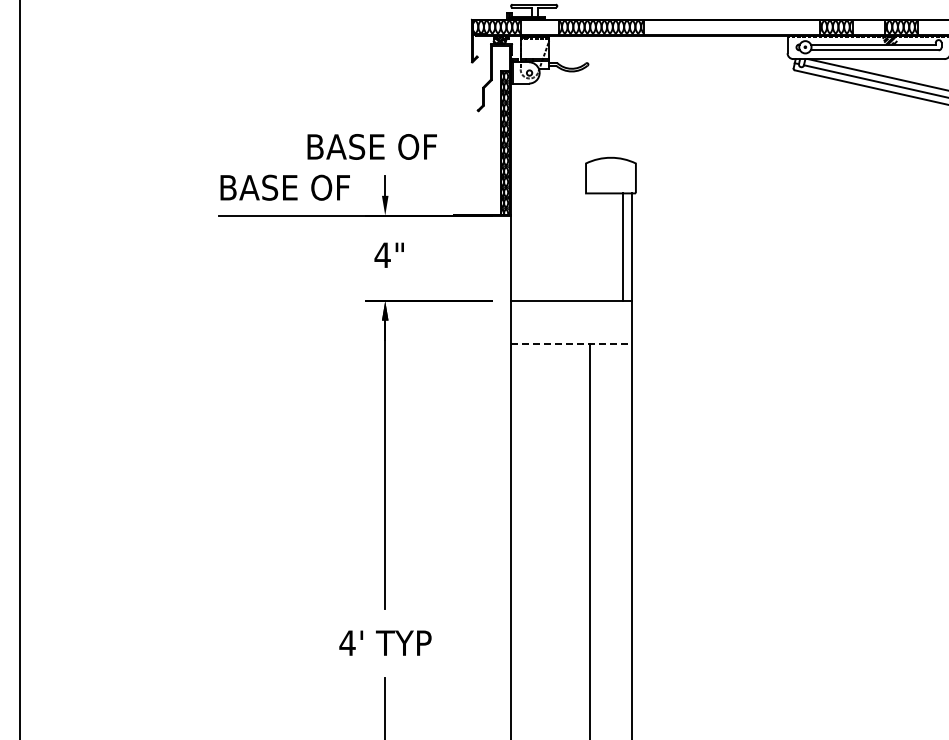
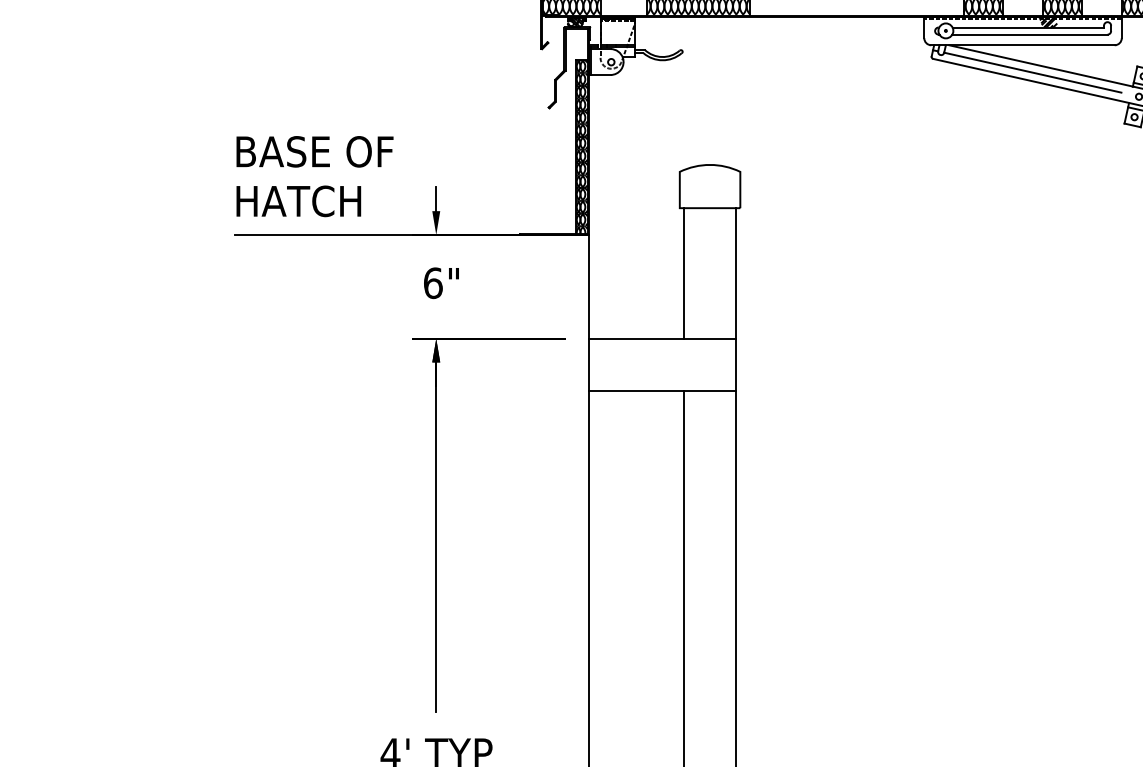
text: (371, 146) -> (314, 151), moved
text: (286, 187) -> (316, 201), BASE OF -> HATCH
line: (622, 247) -> (684, 273), moved
text: (382, 255) -> (432, 283), 4" -> 6"
line: (571, 343) -> (662, 390), dashed -> solid

